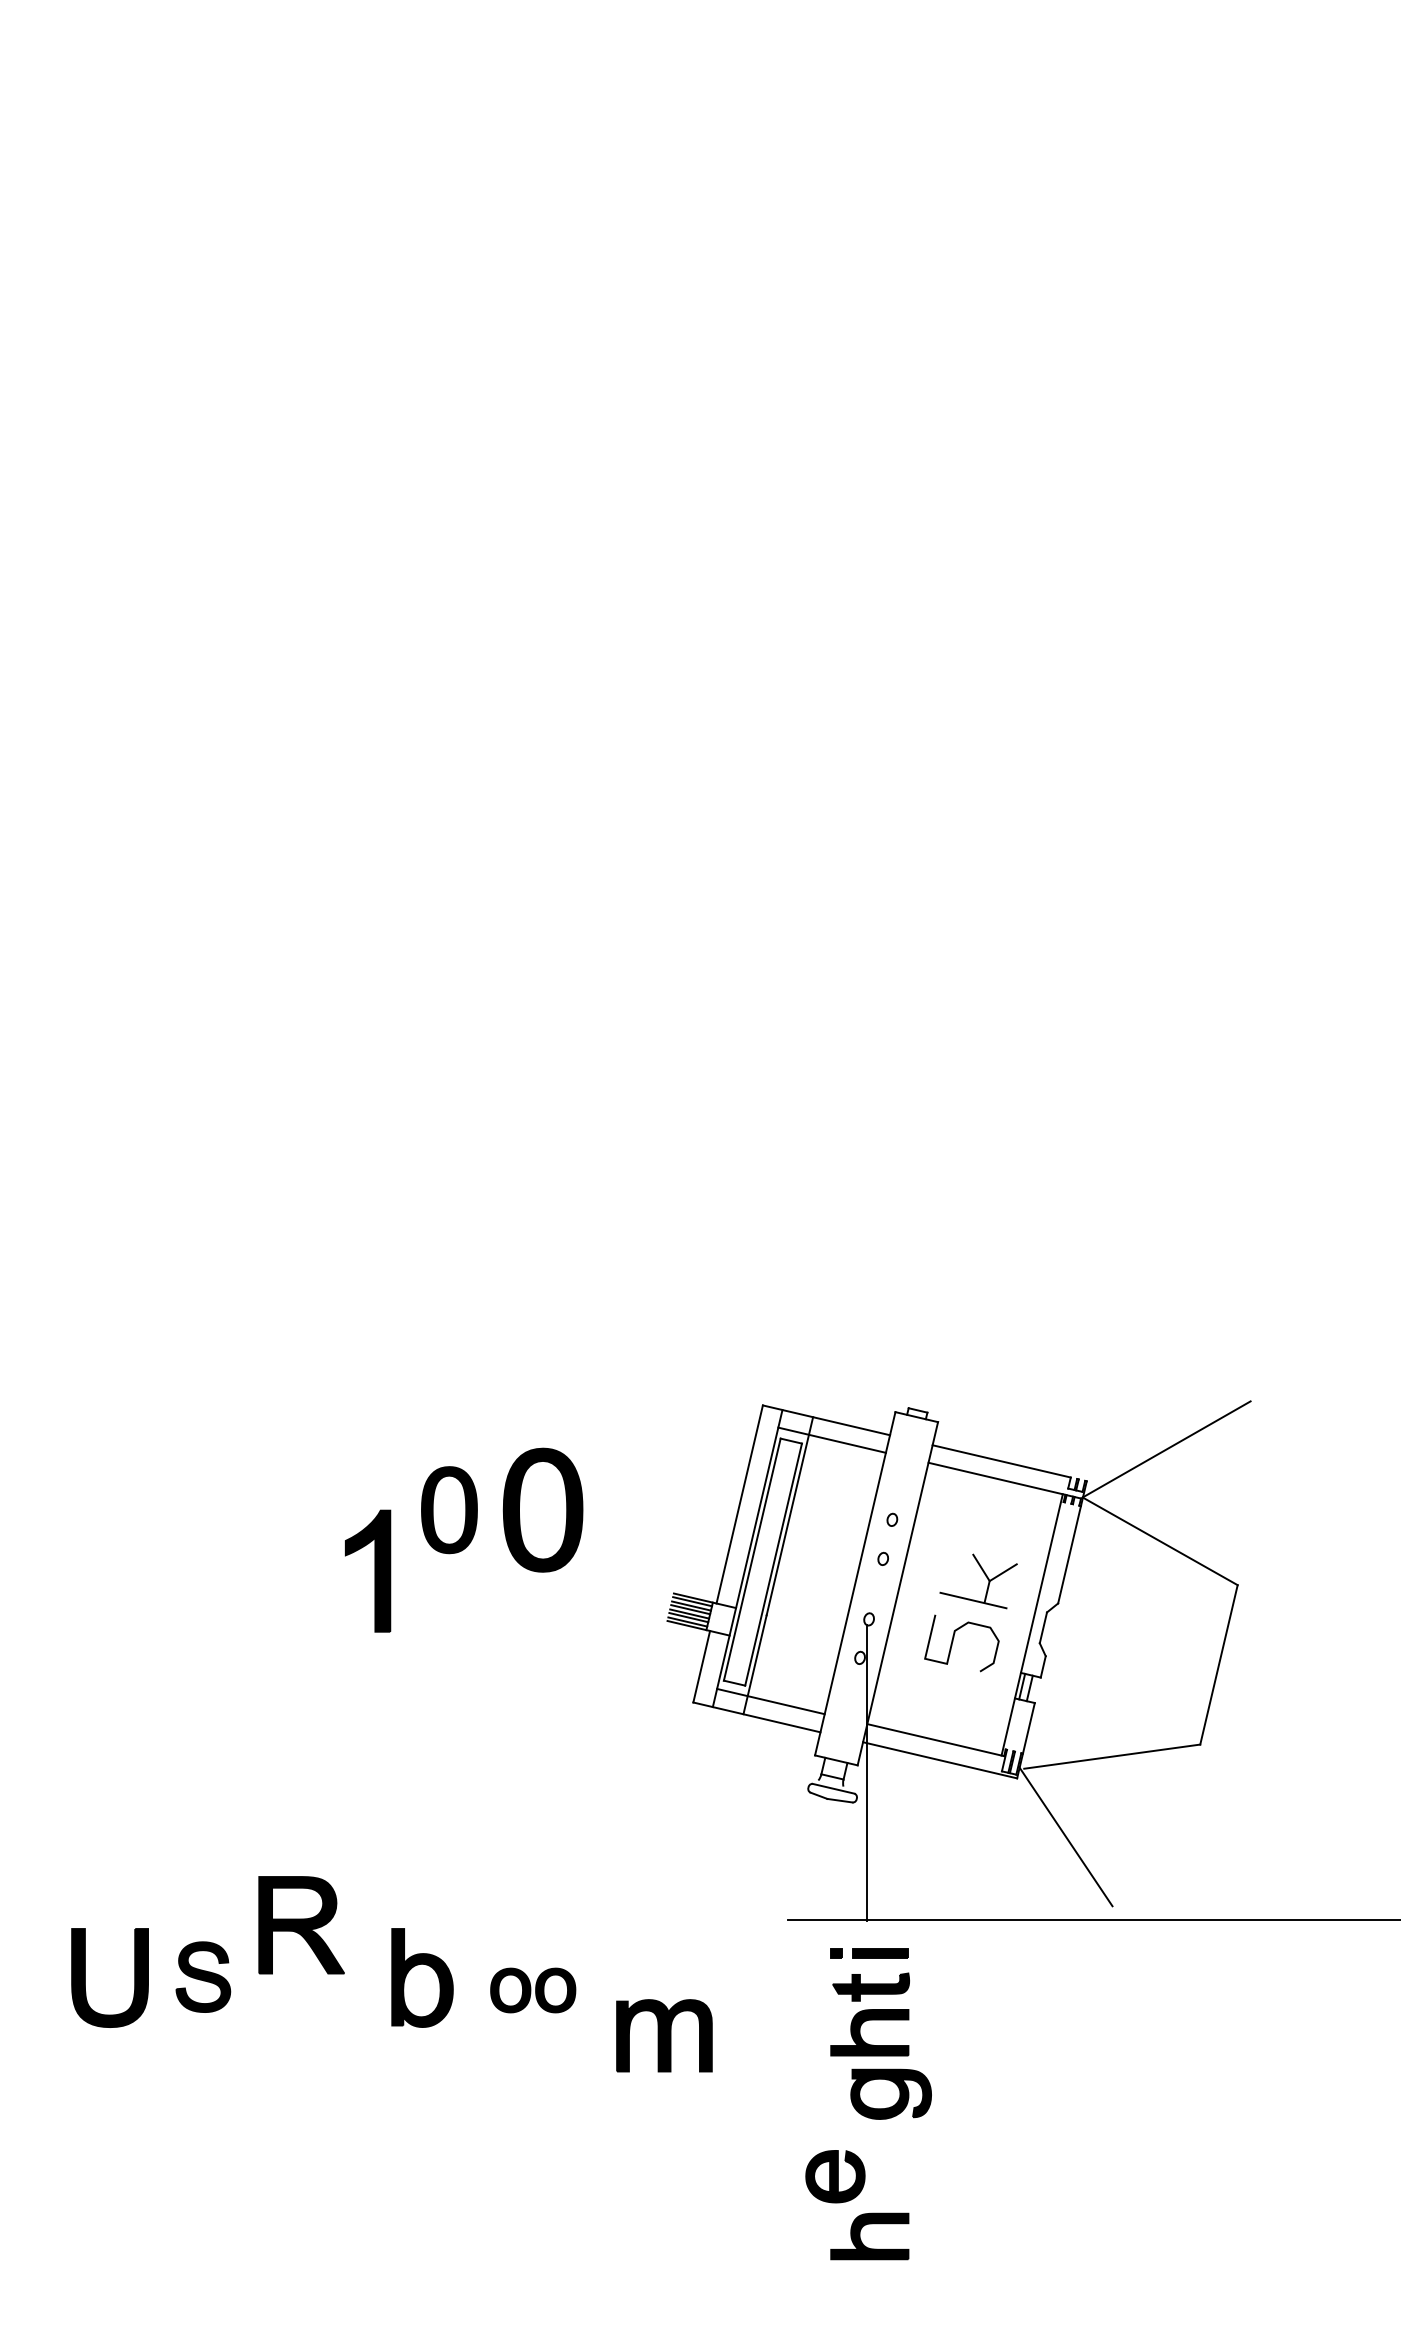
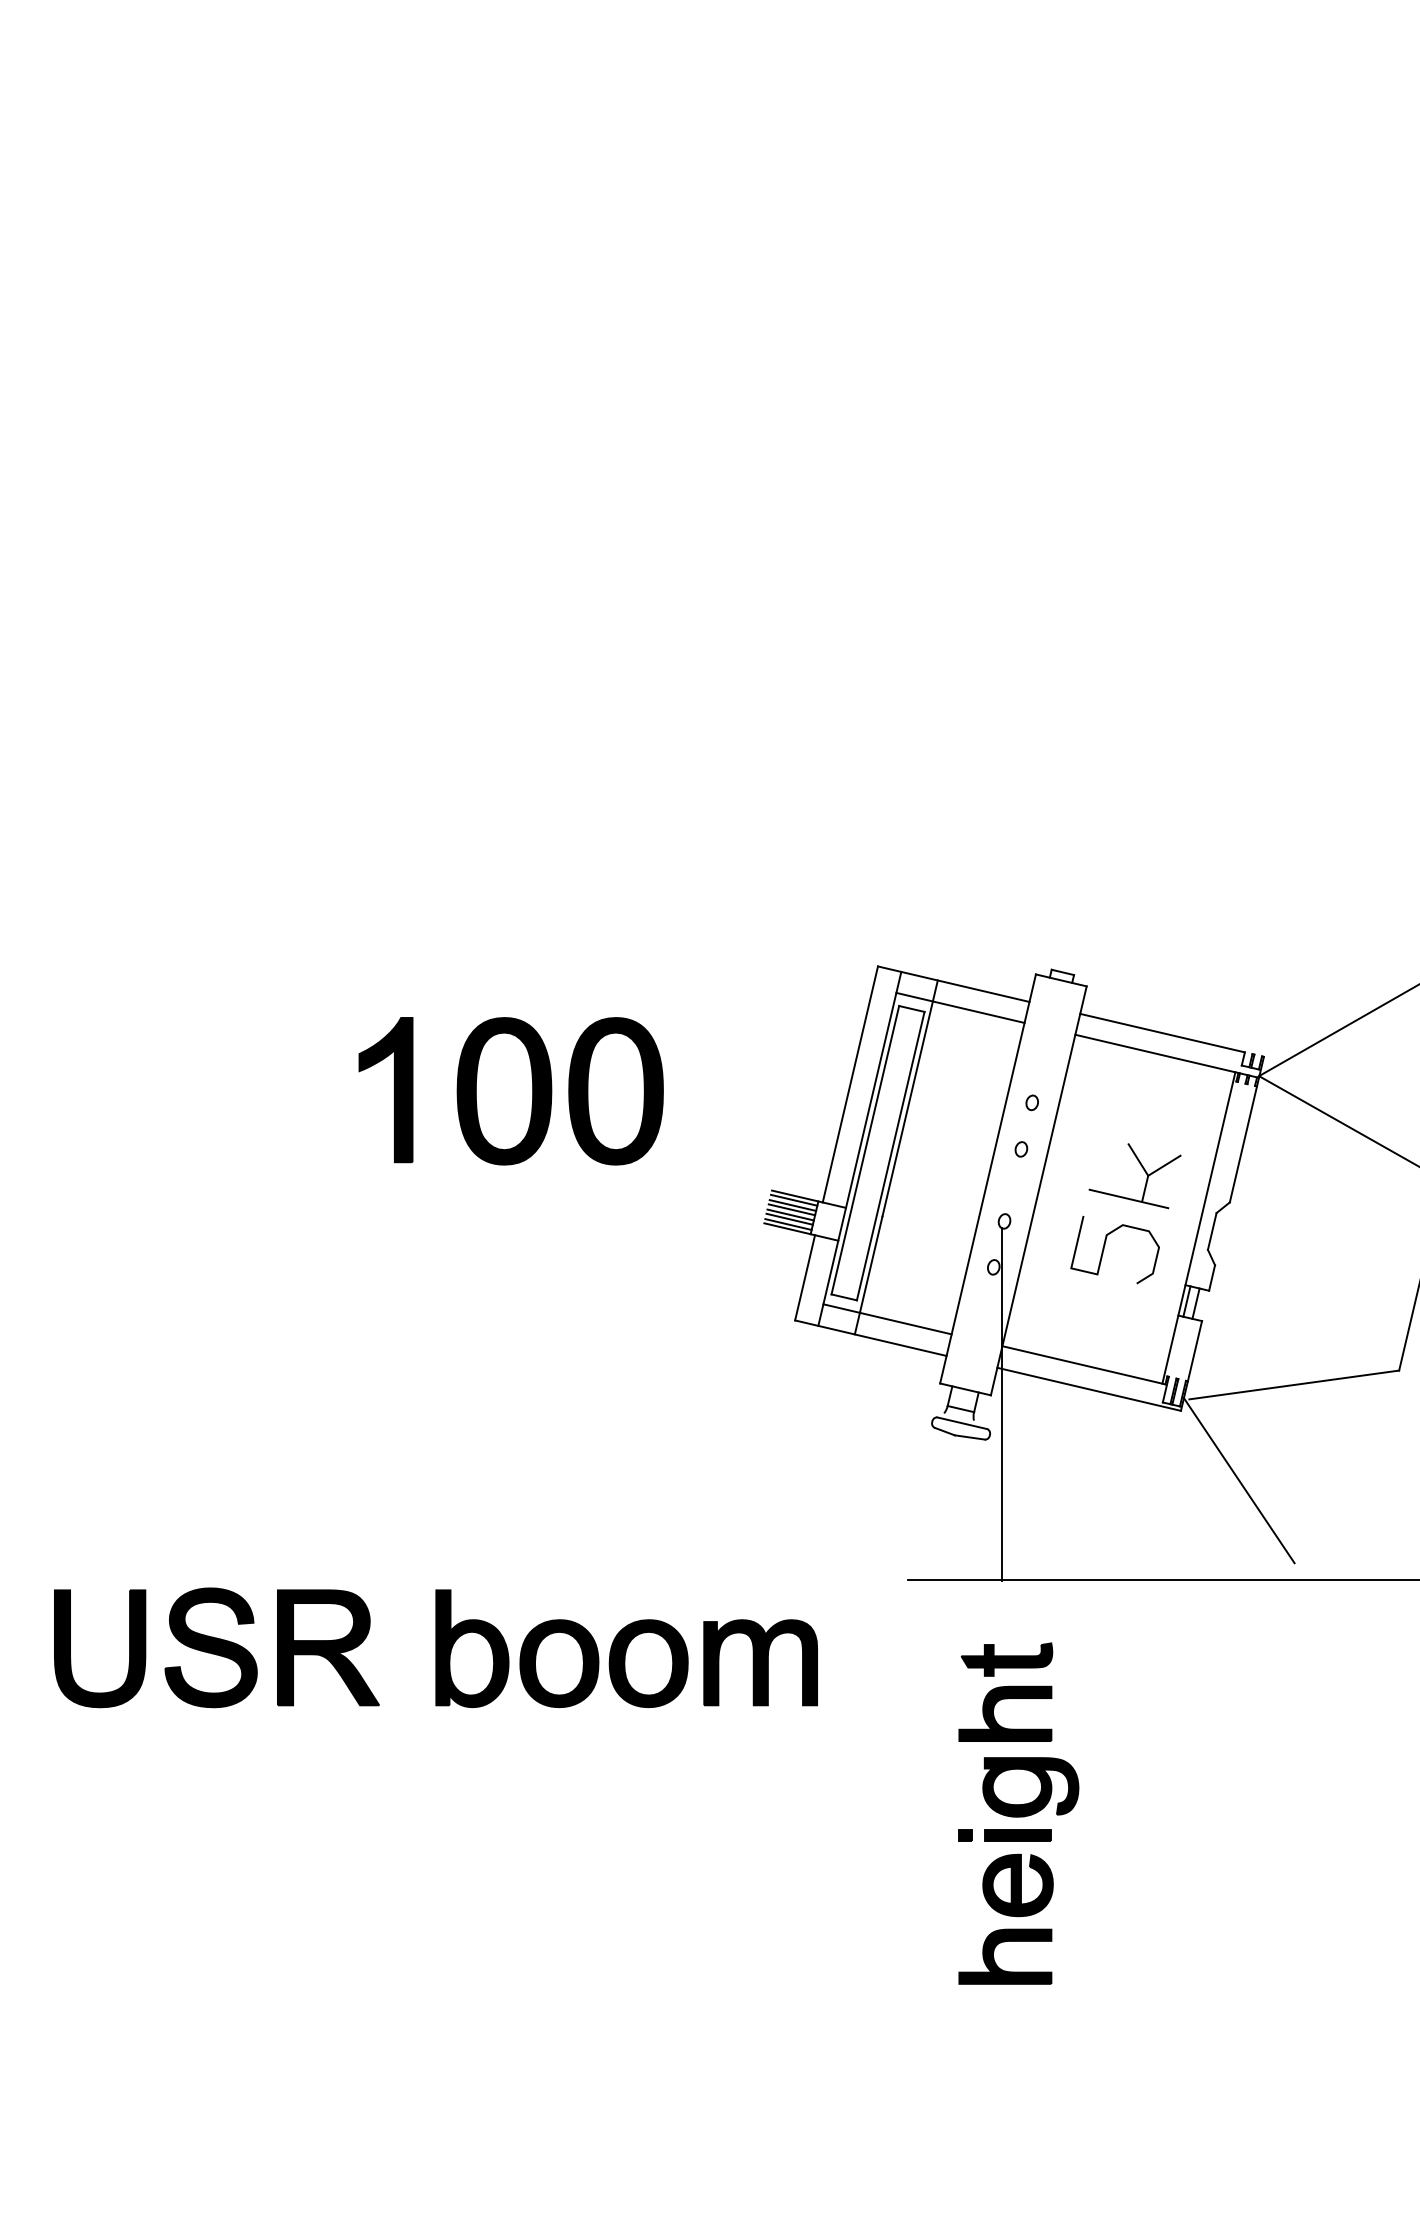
part: (449, 1509) -> (504, 1090), size x1.43
part: (368, 1570) -> (386, 1089), moved
part: (301, 1925) -> (328, 1648), moved
part: (869, 1953) -> (1005, 1835), moved
part: (203, 1976) -> (211, 1646), size x1.43
part: (533, 1990) -> (604, 1663), size x1.67
part: (664, 2035) -> (760, 1662), moved
part: (835, 2176) -> (1018, 1885), moved

